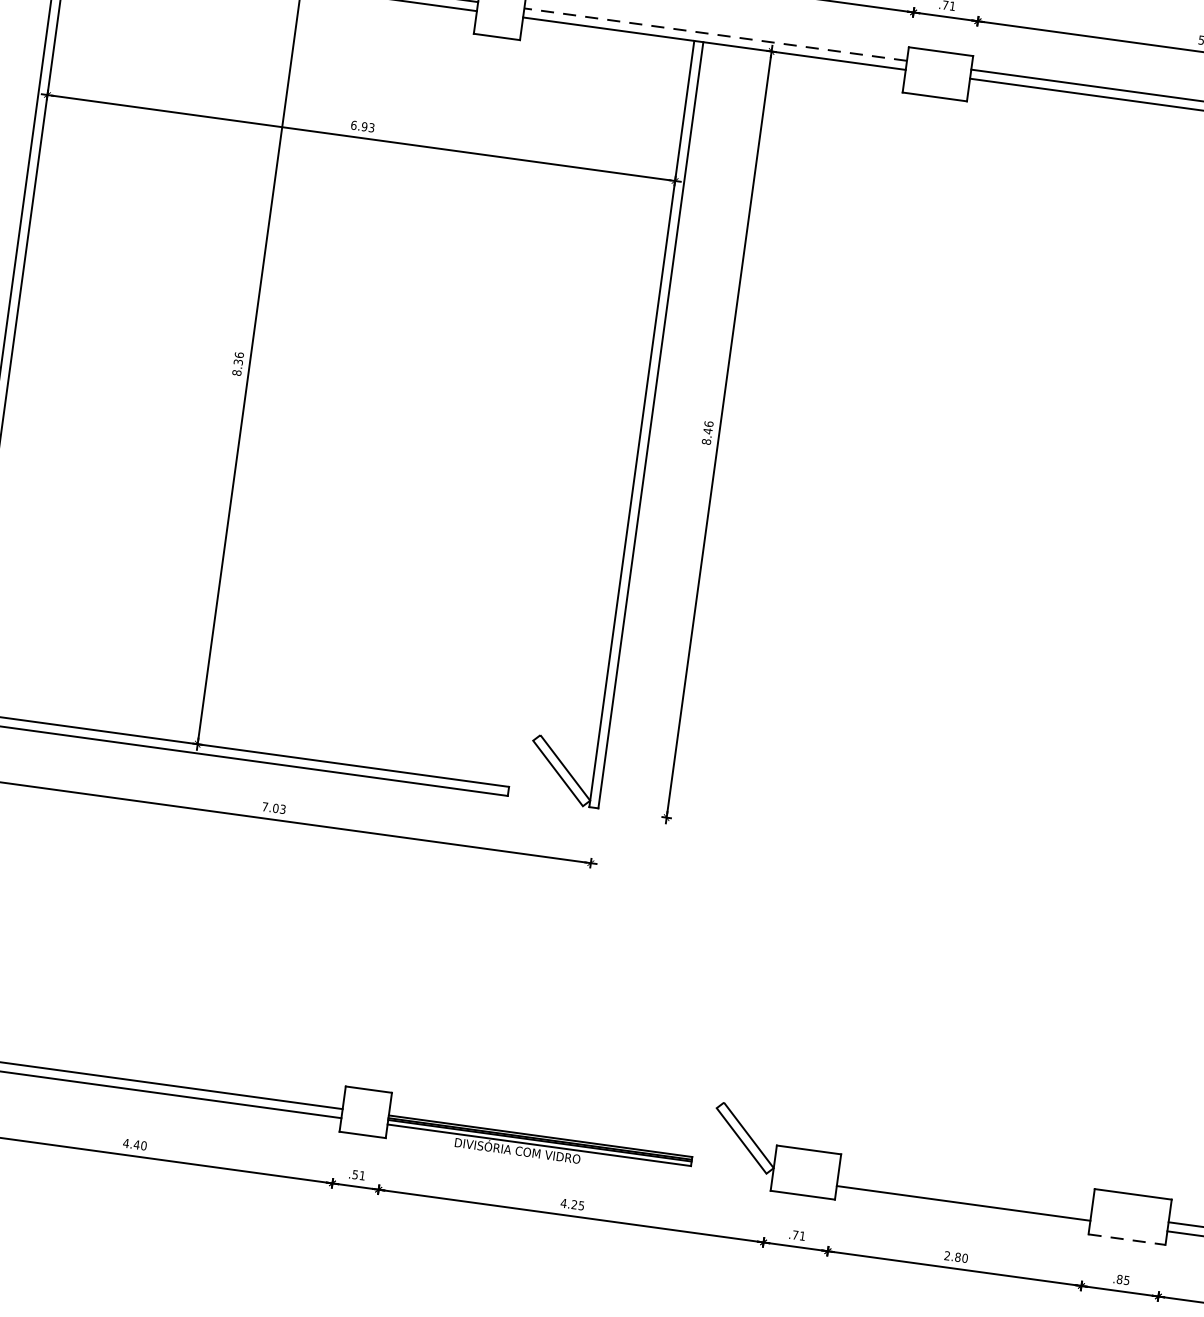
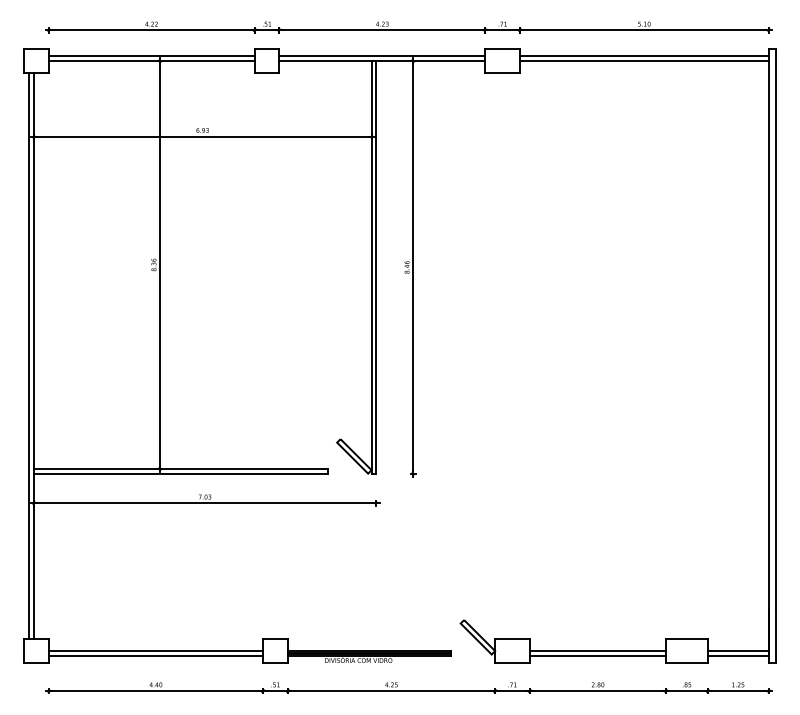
line: (715, 34) -> (382, 56), dashed -> solid
line: (963, 1194) -> (597, 651), added
line: (1127, 1240) -> (687, 663), dashed -> solid

